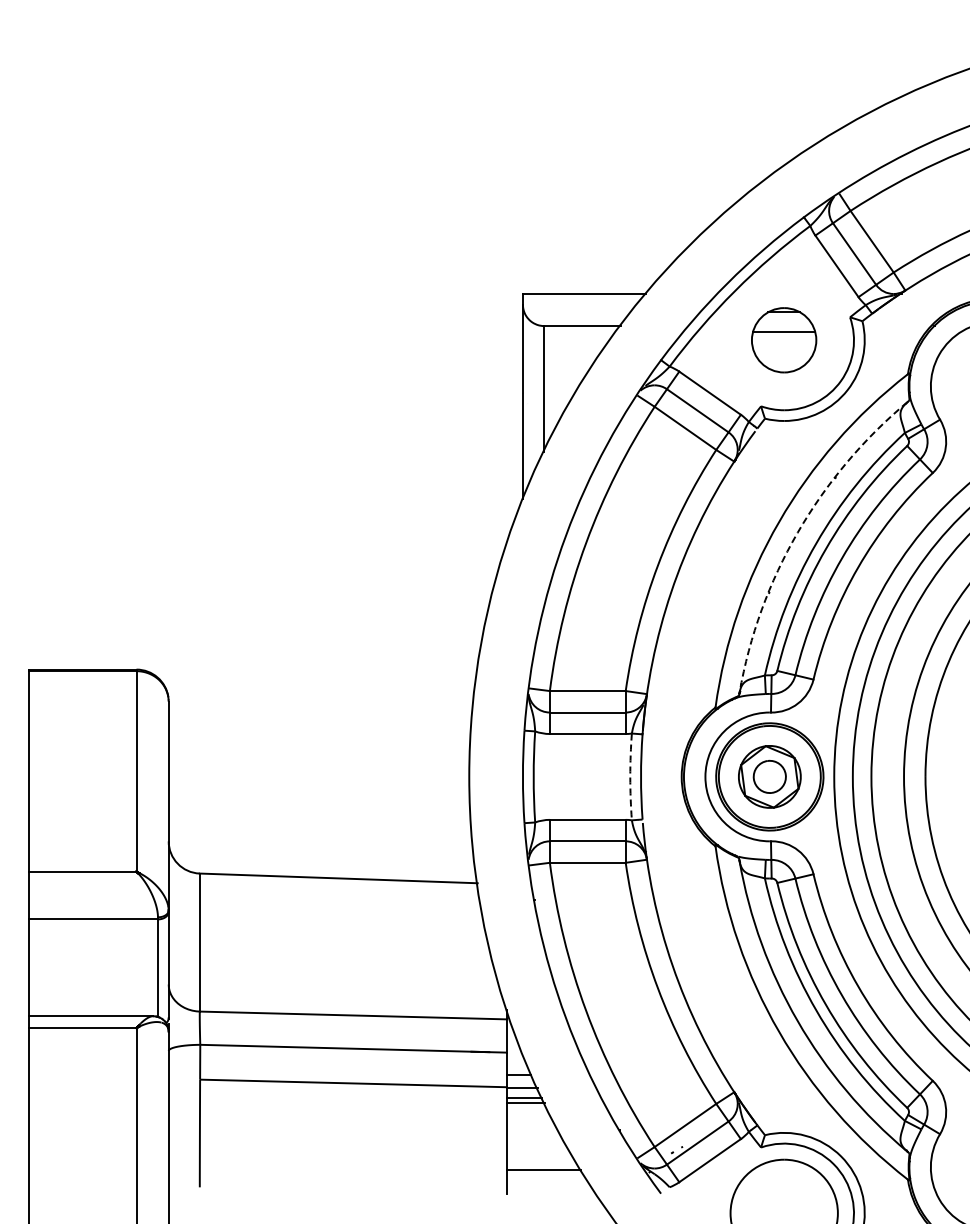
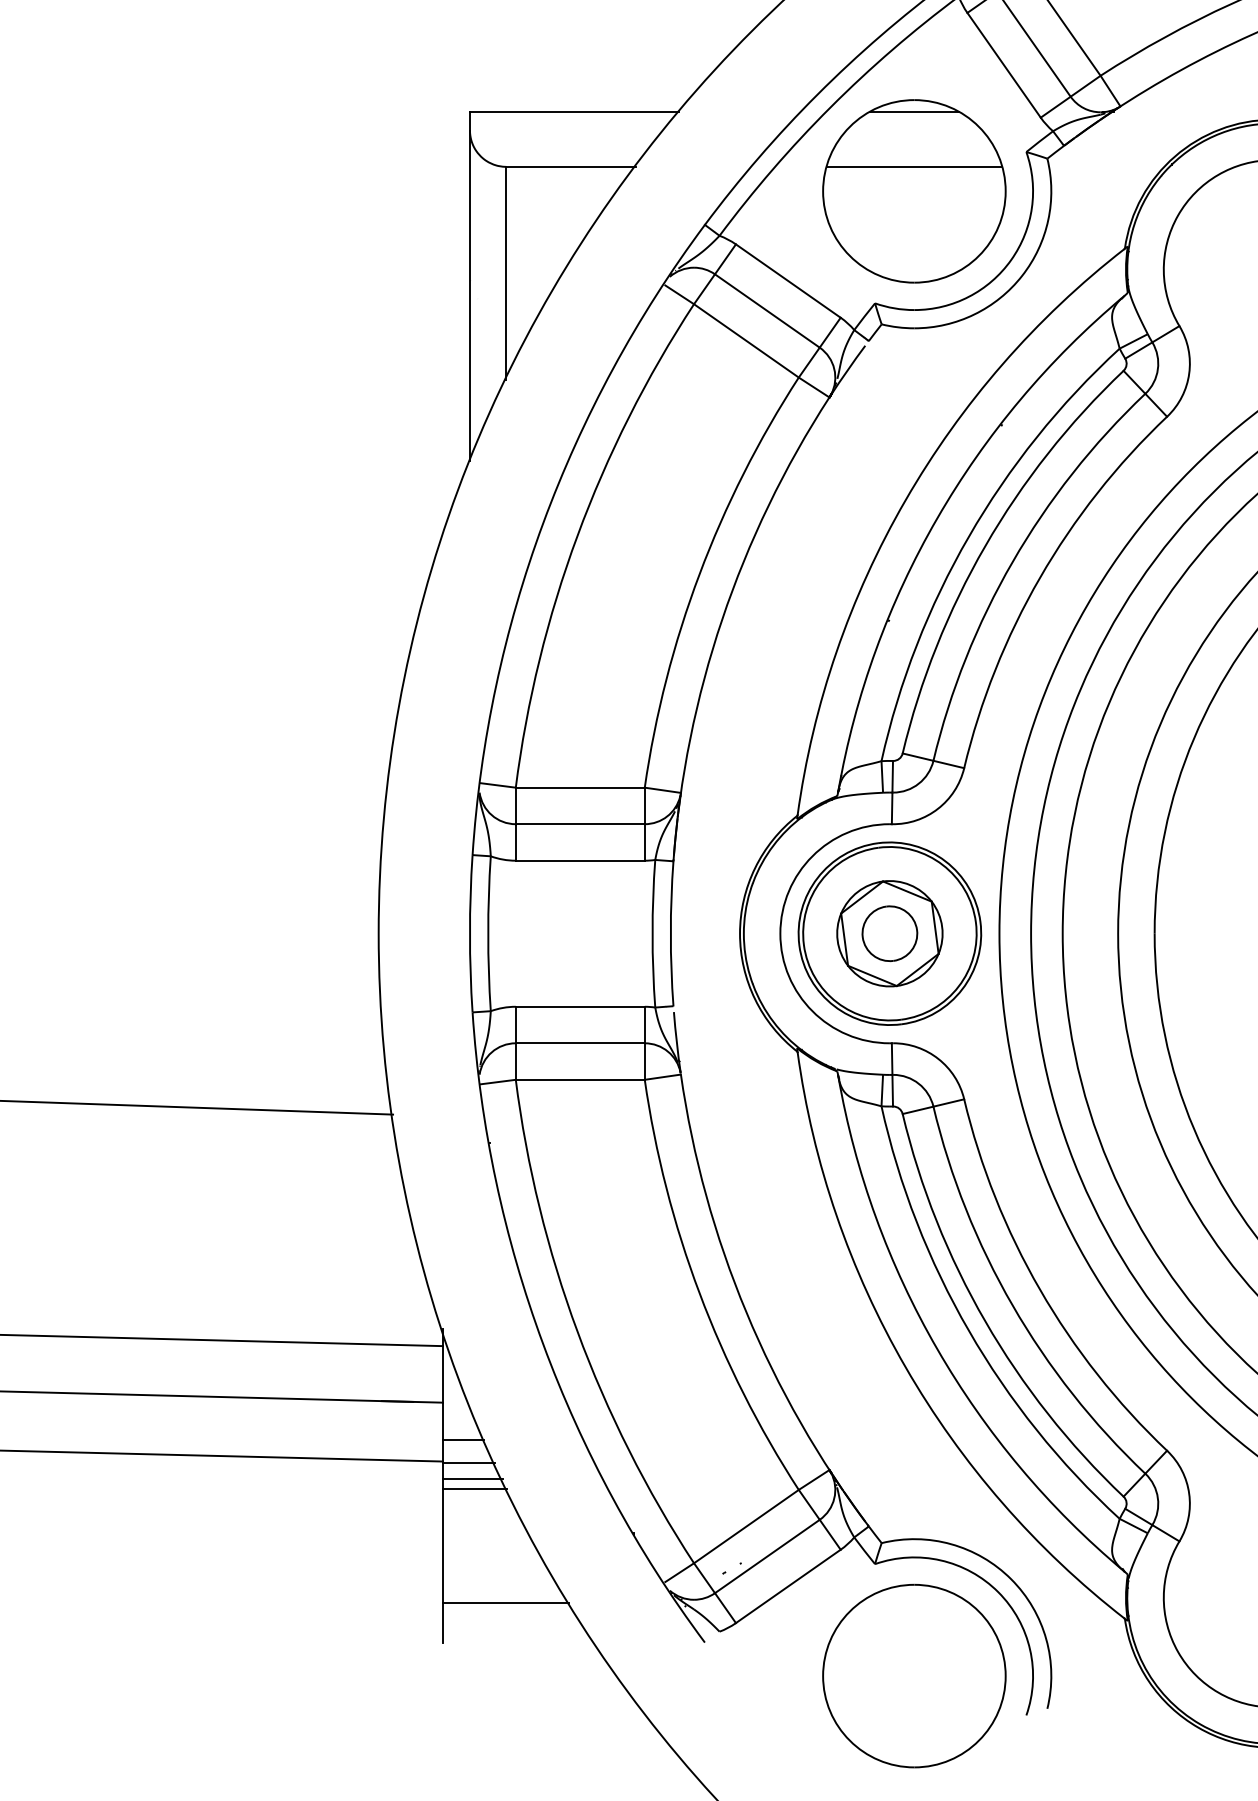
part: (783, 339) -> (913, 189), size x1.67
arc: (797, 532) -> (936, 517), dashed -> solid
arc: (630, 776) -> (652, 933), dashed -> solid

